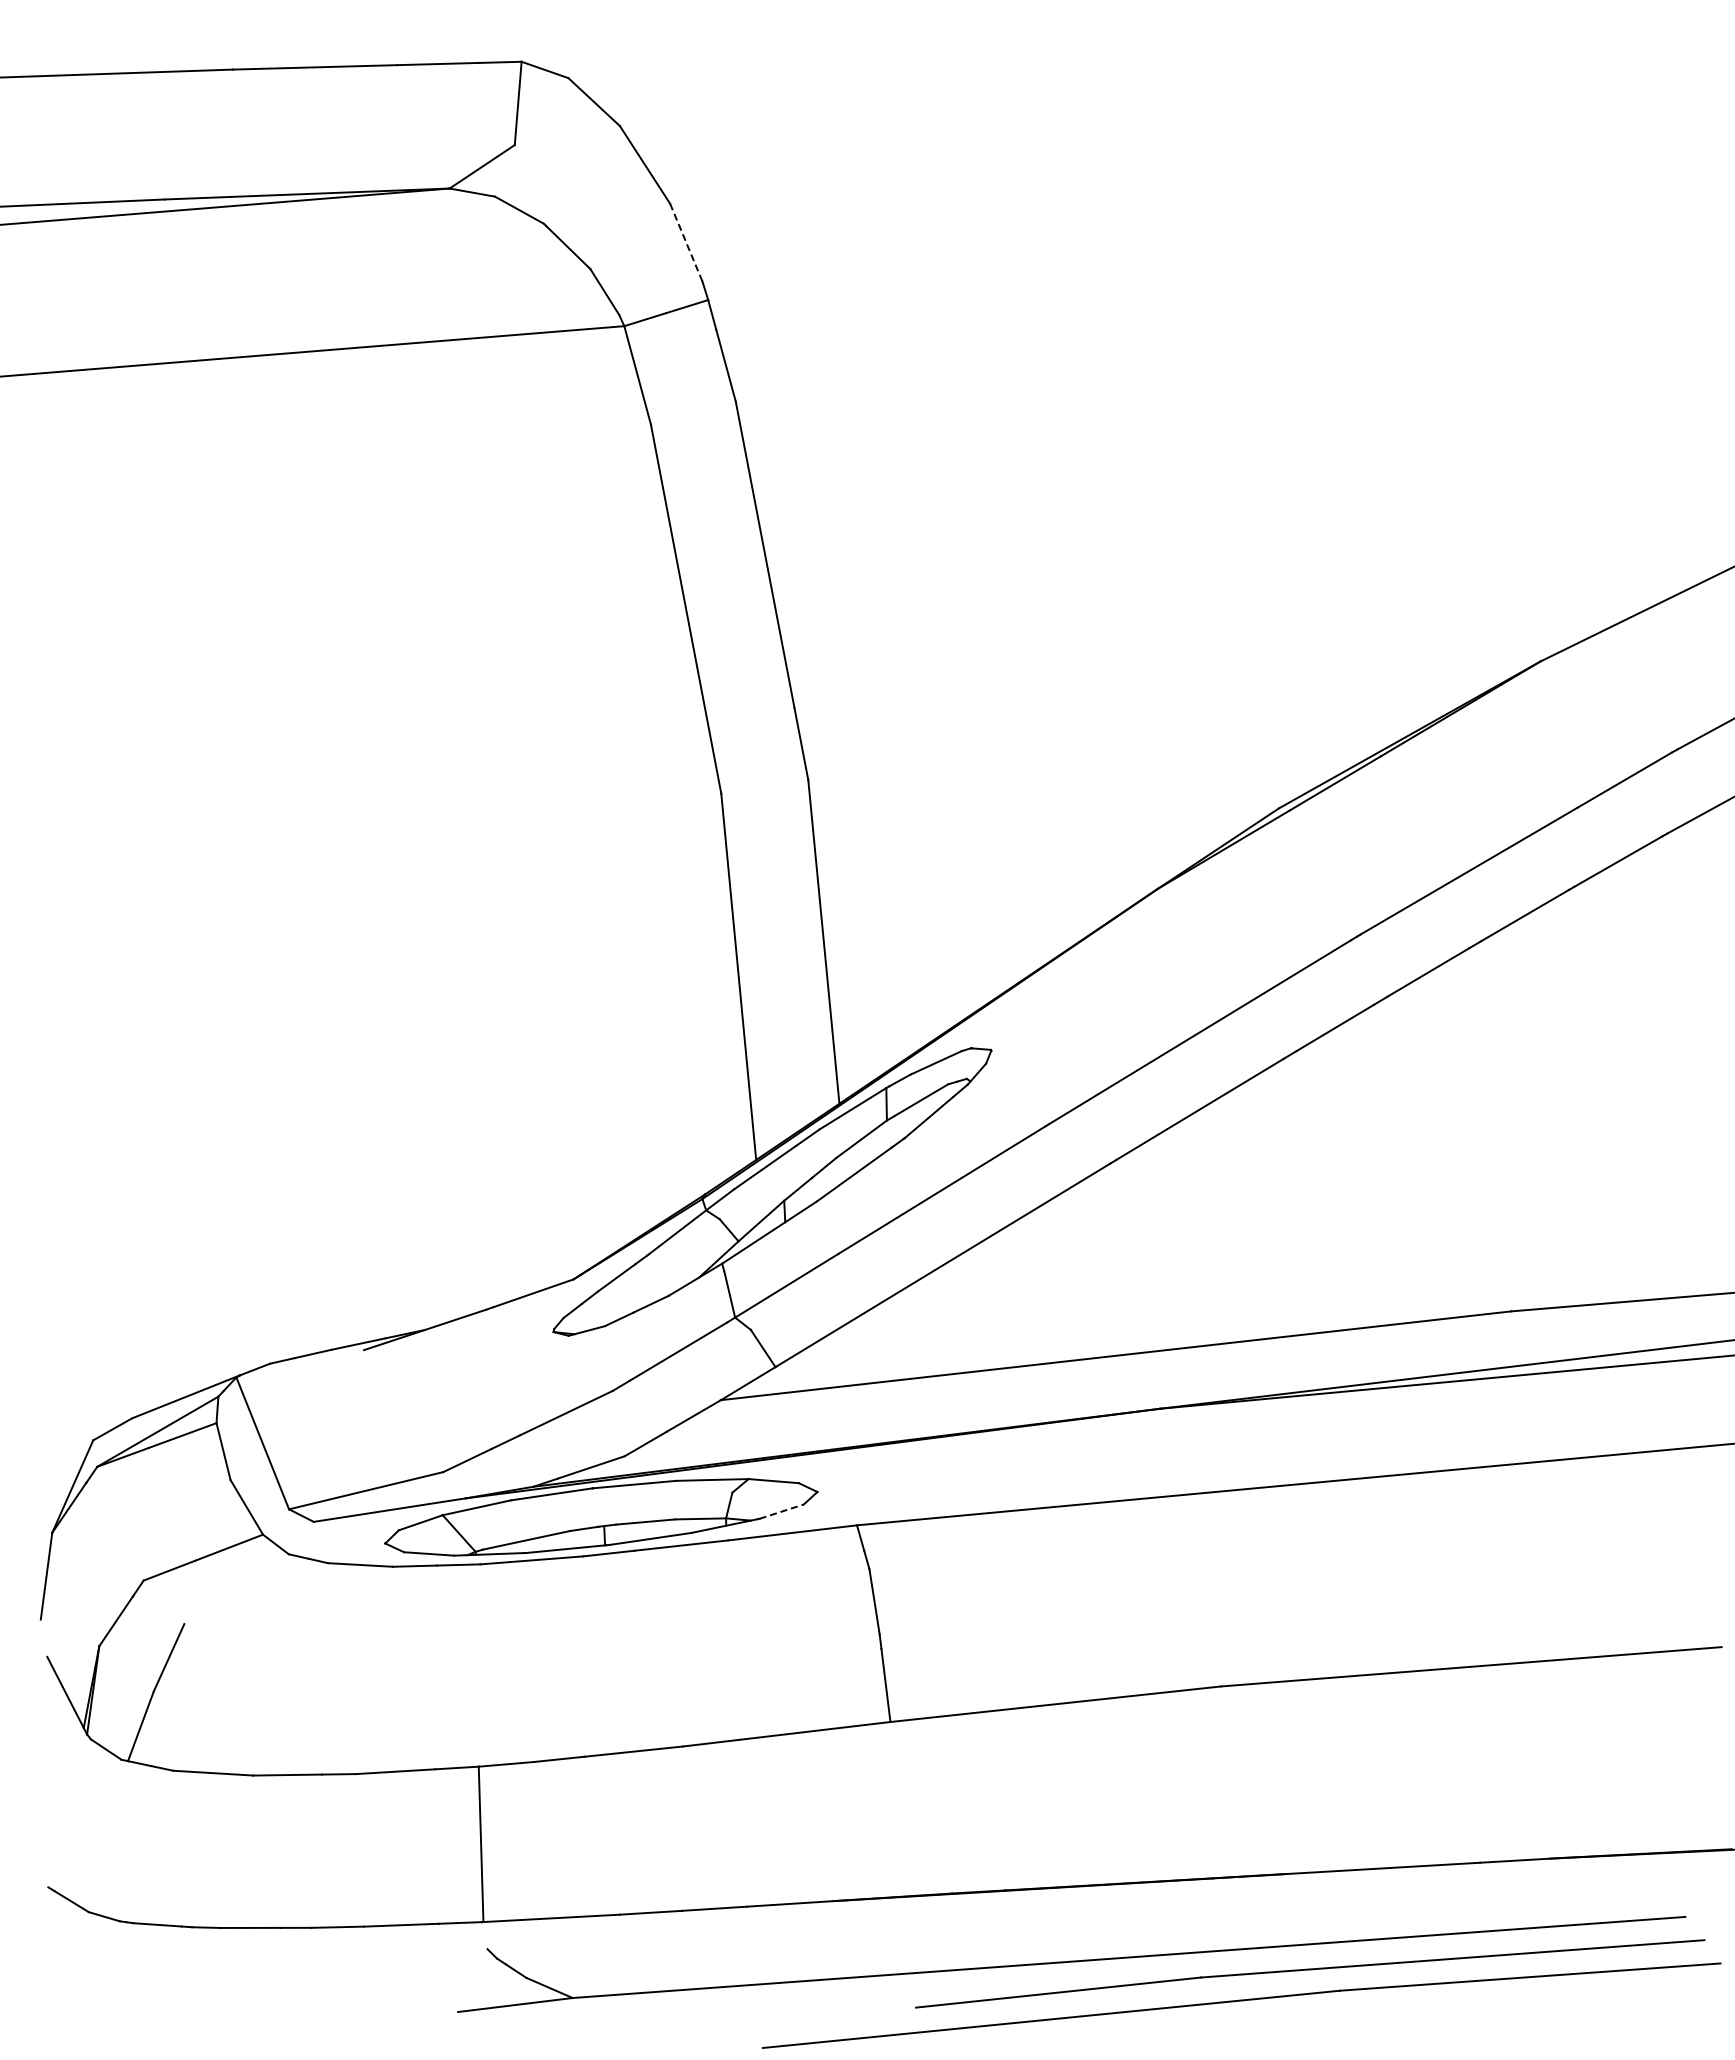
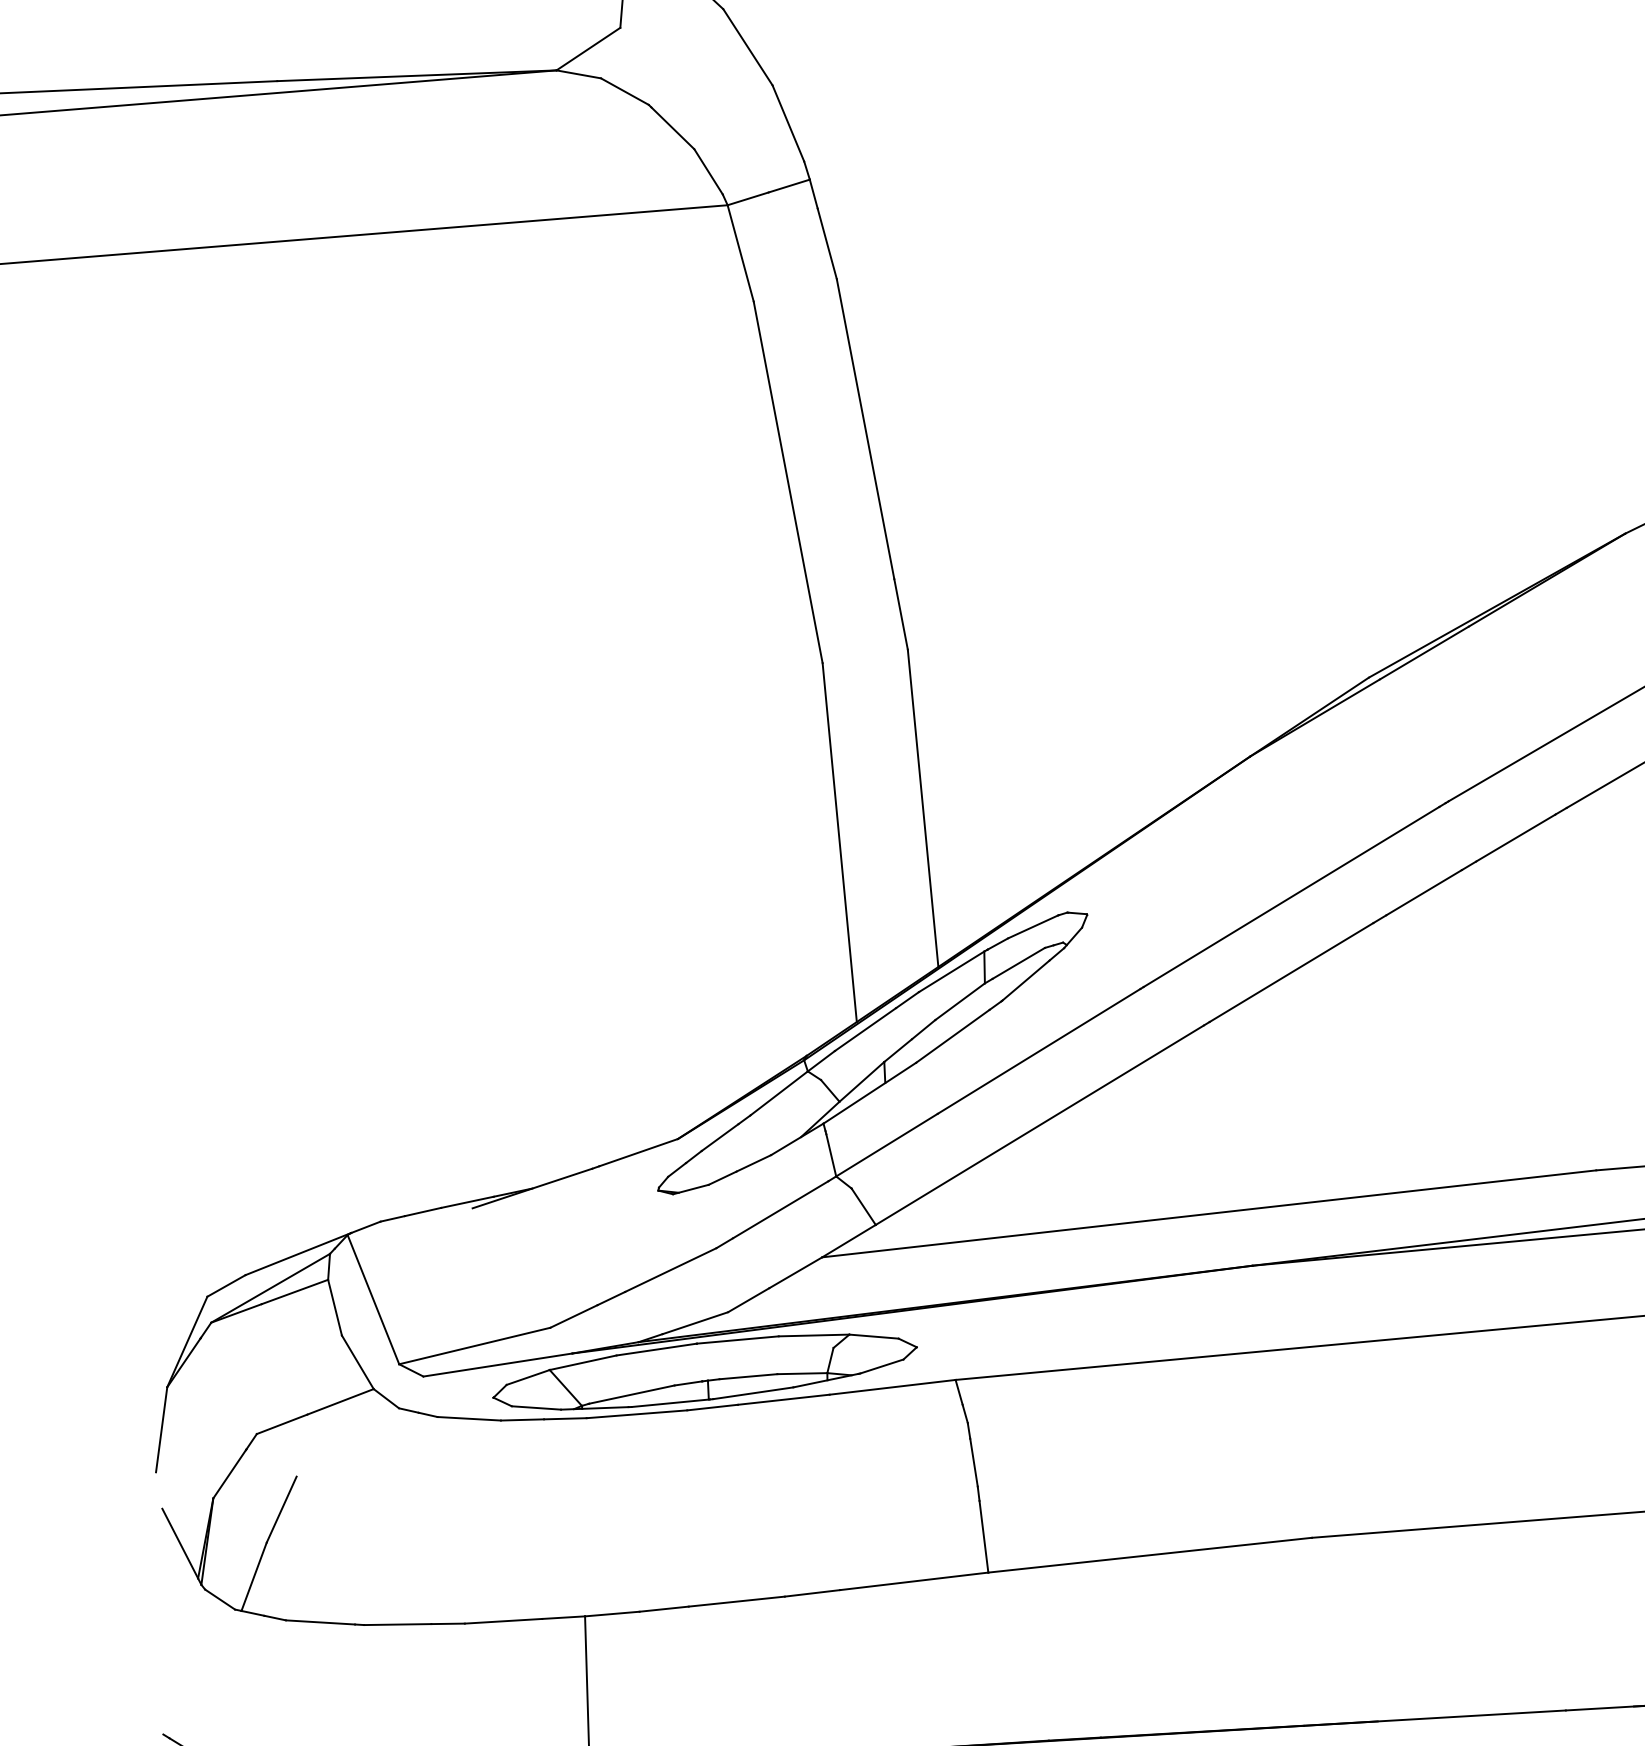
line: (686, 243) -> (788, 124), dashed -> solid
line: (782, 1511) -> (882, 1366), dashed -> solid

